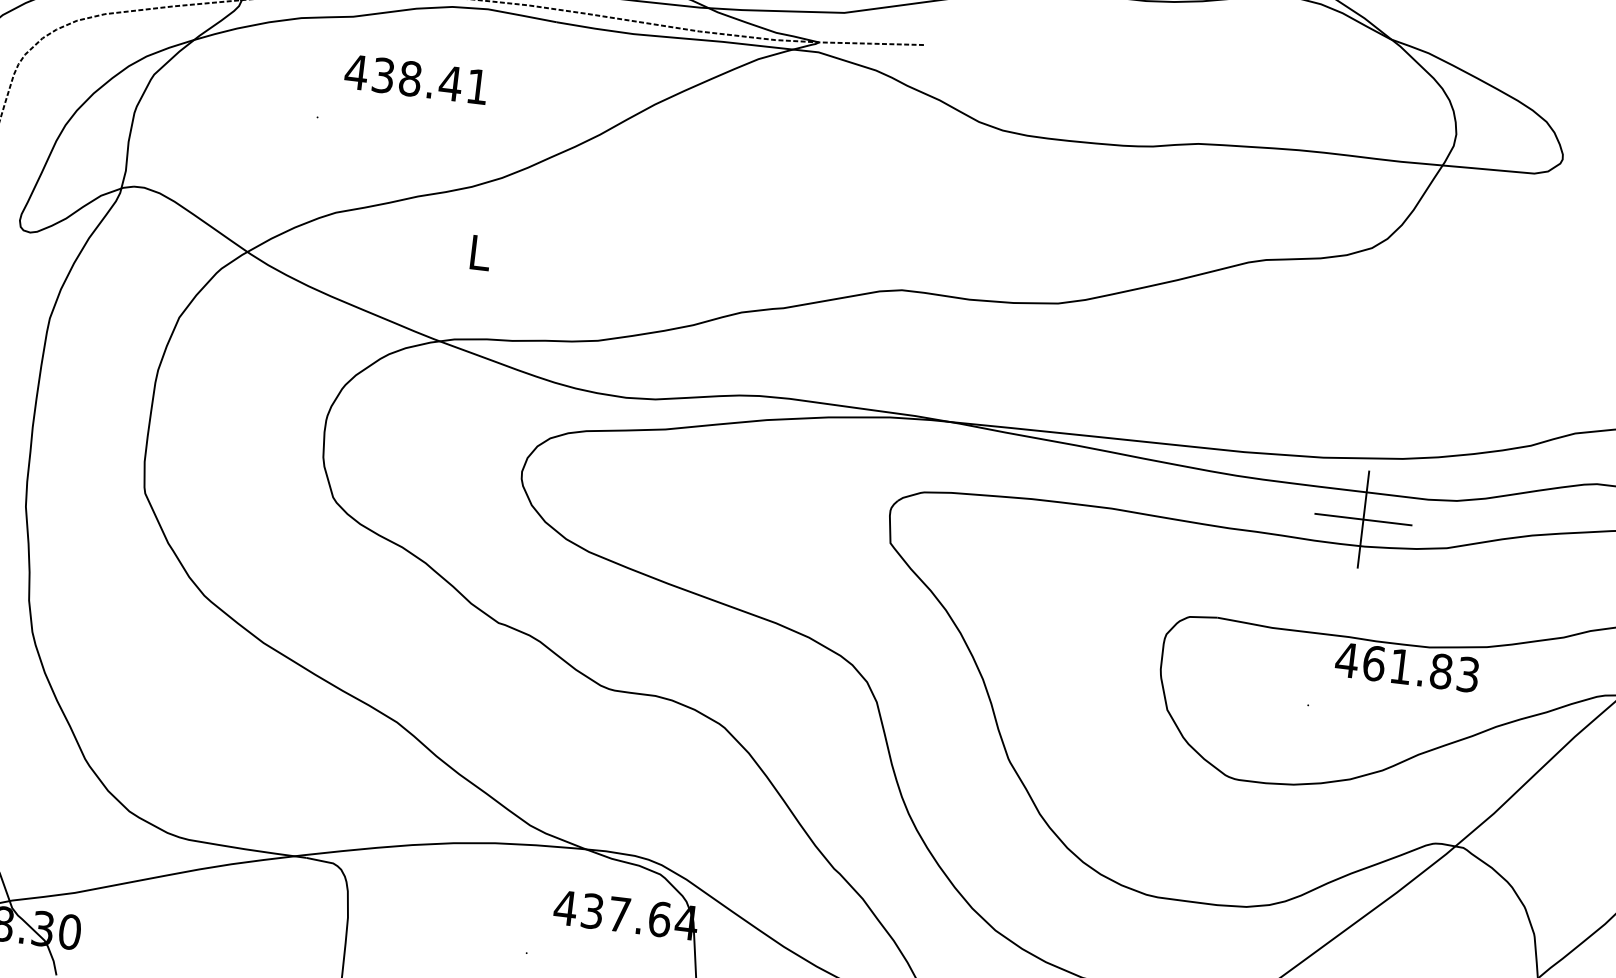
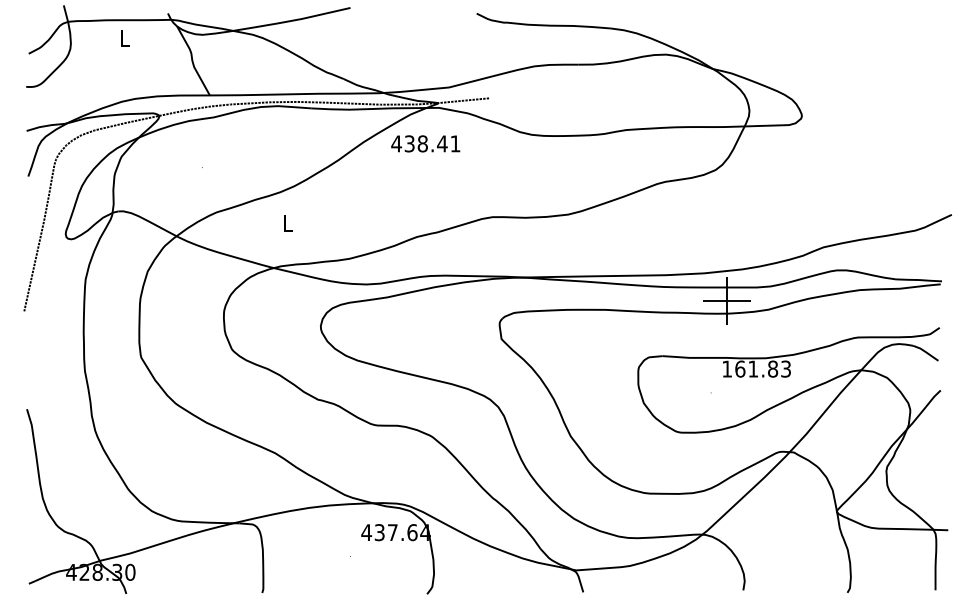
text: (415, 78) -> (425, 143), moved
text: (1345, 658) -> (726, 368), 461.83 -> 161.83

